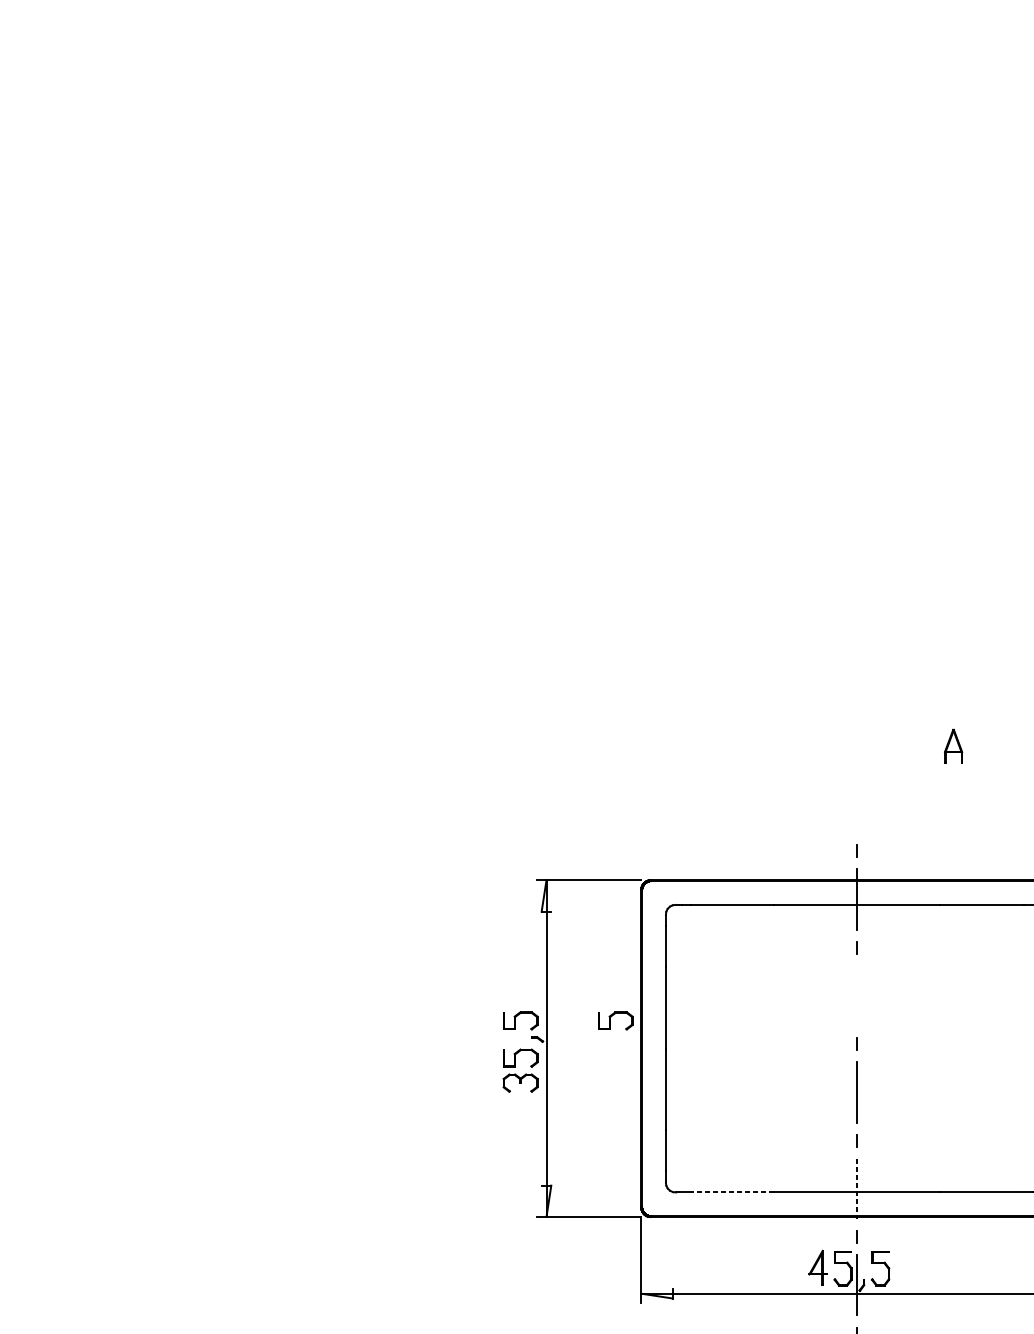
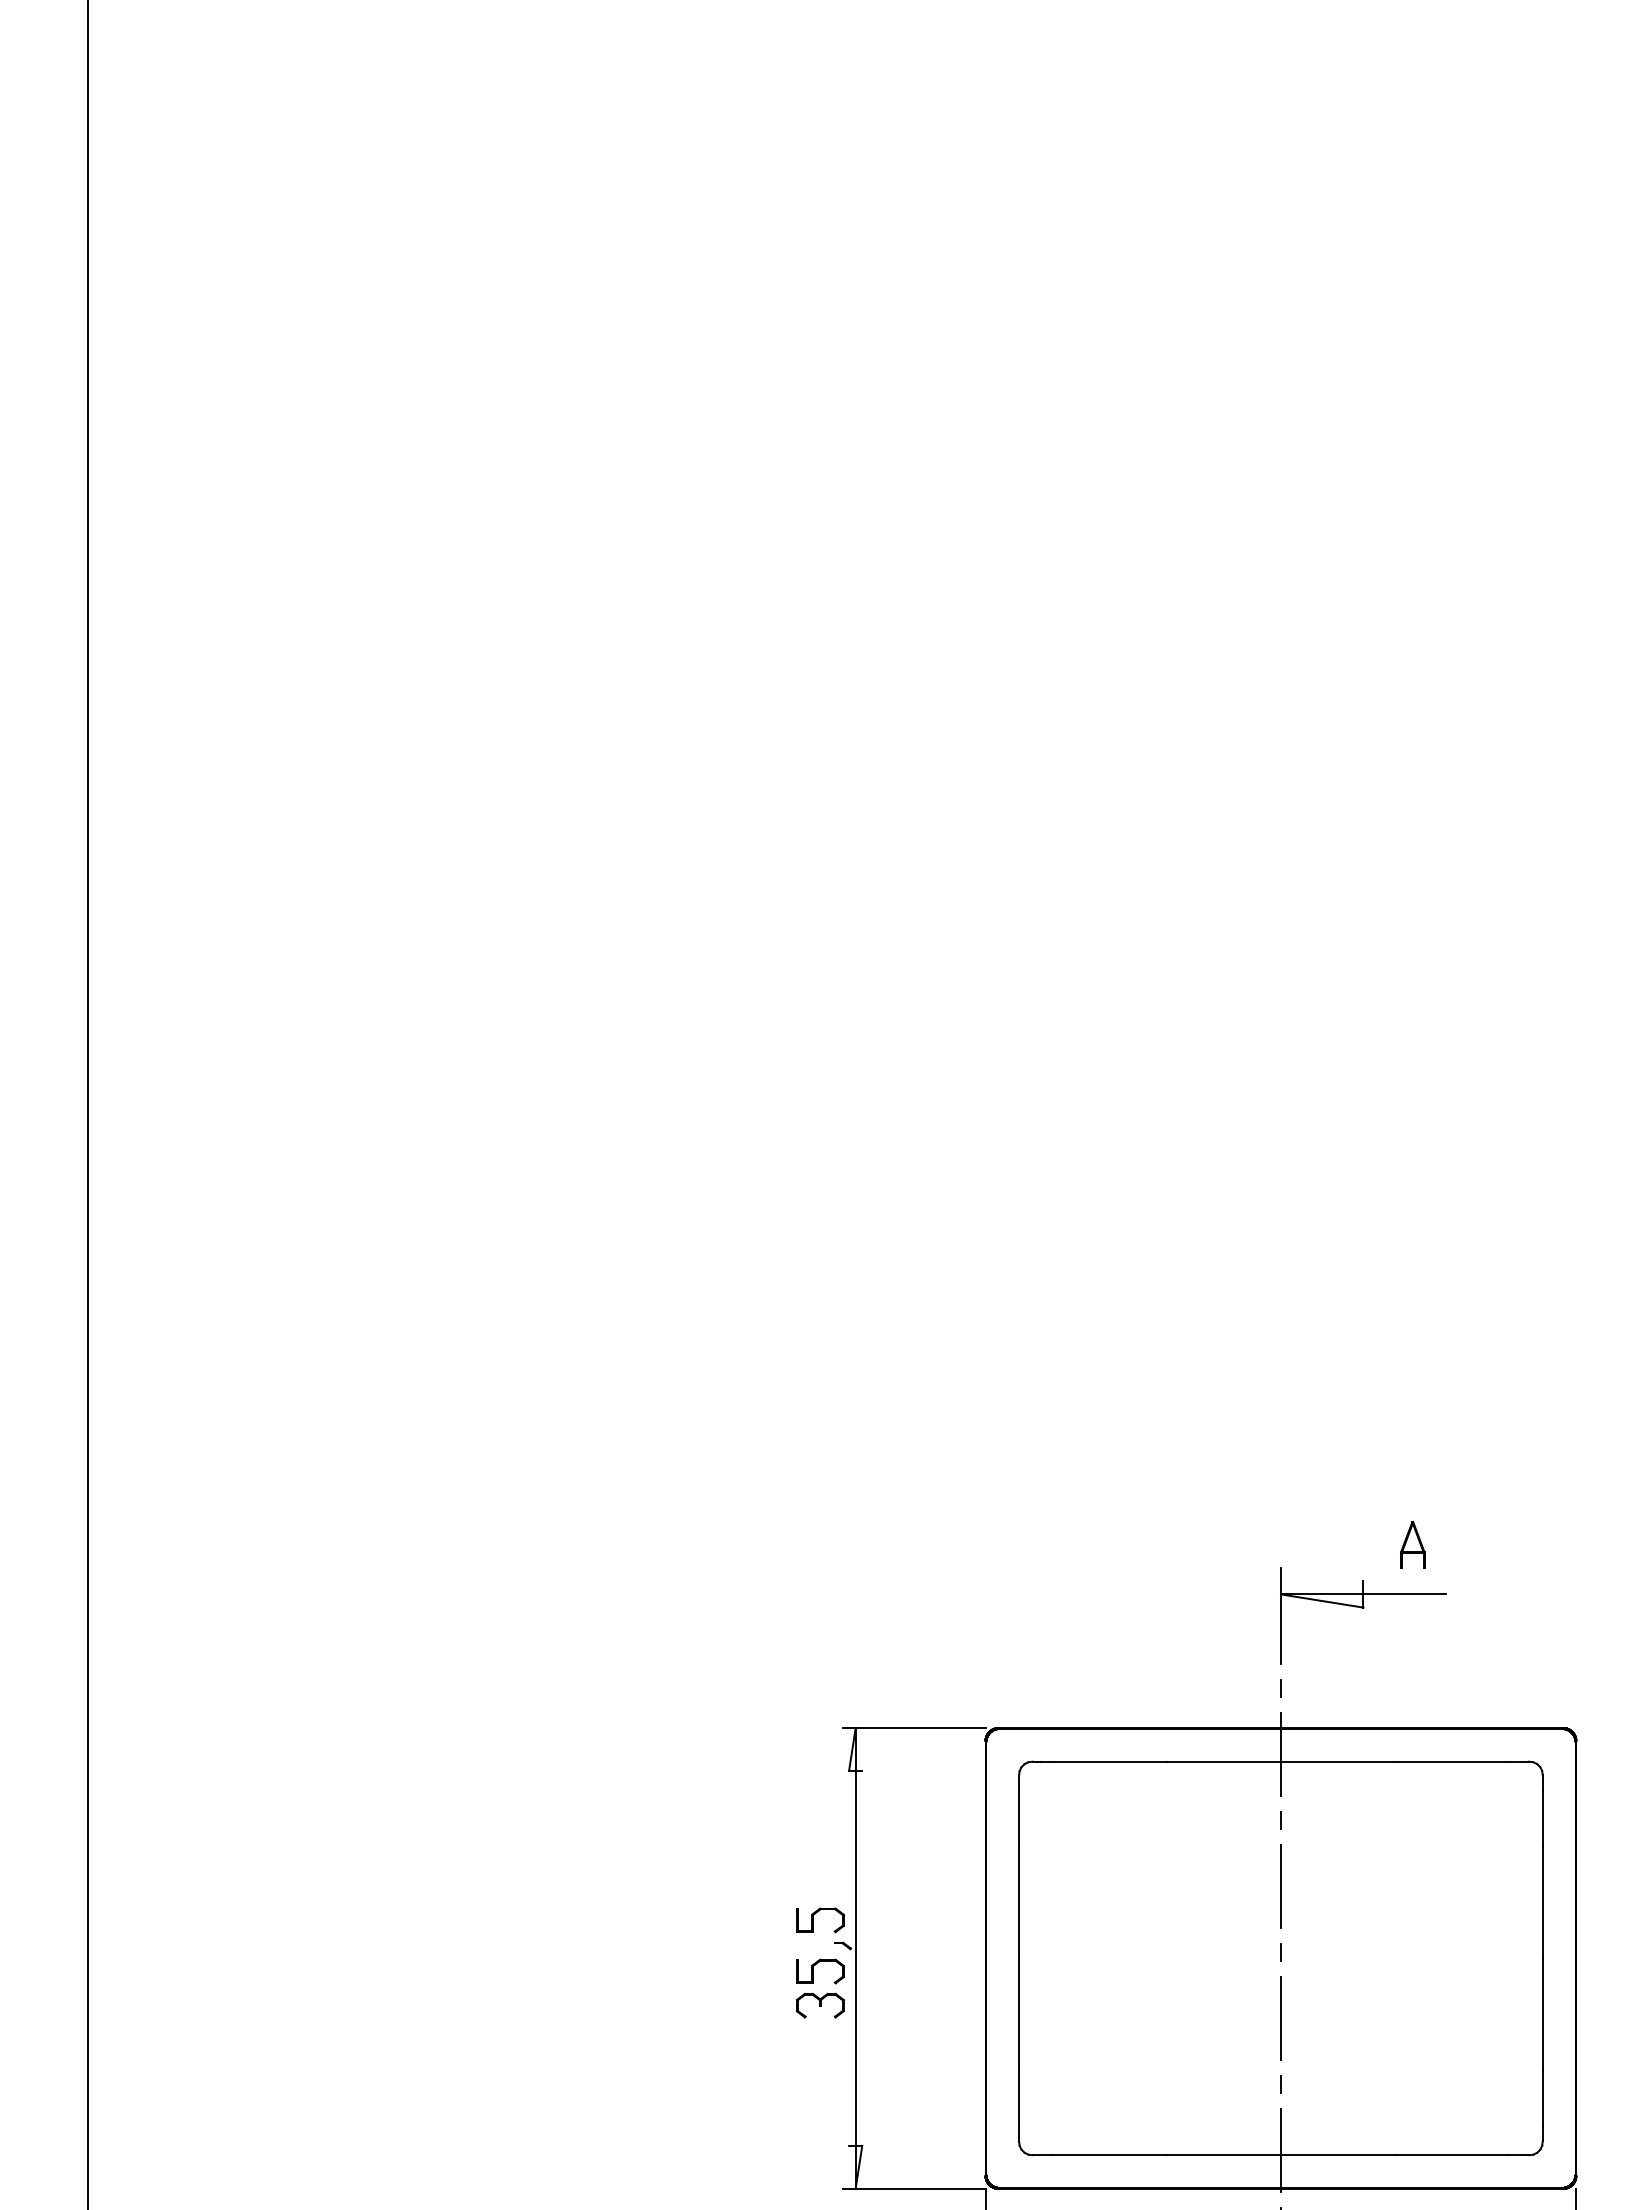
part: (917, 792) -> (1363, 1608), added
line: (856, 996) -> (1280, 1886), added
part: (610, 1020) -> (943, 1920), removed
line: (856, 1189) -> (1280, 2150), dashed -> solid
line: (732, 1192) -> (1110, 2155), dashed -> solid

